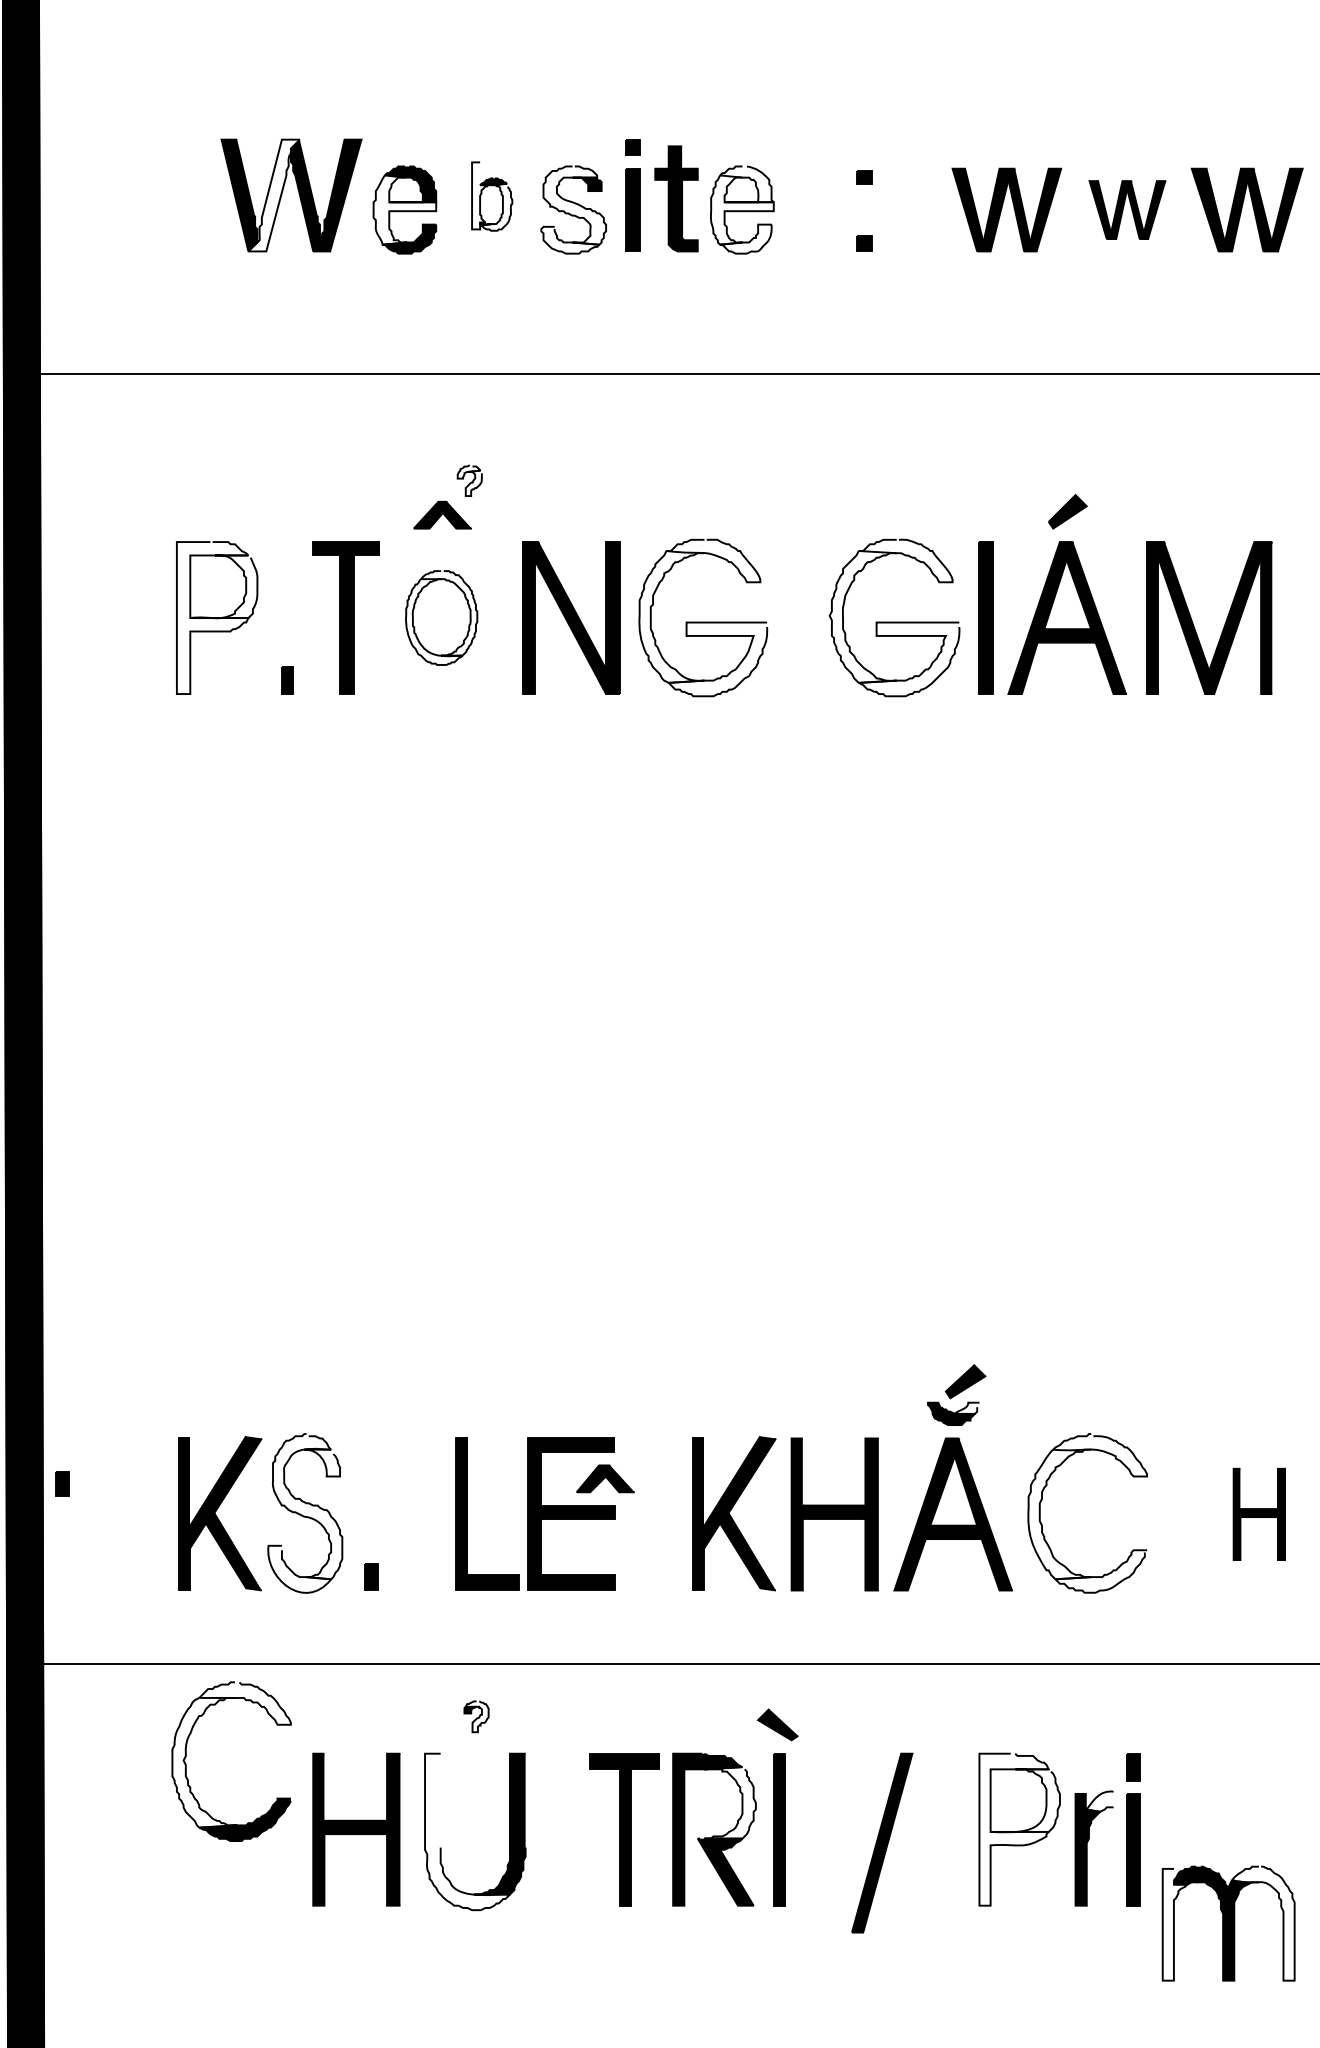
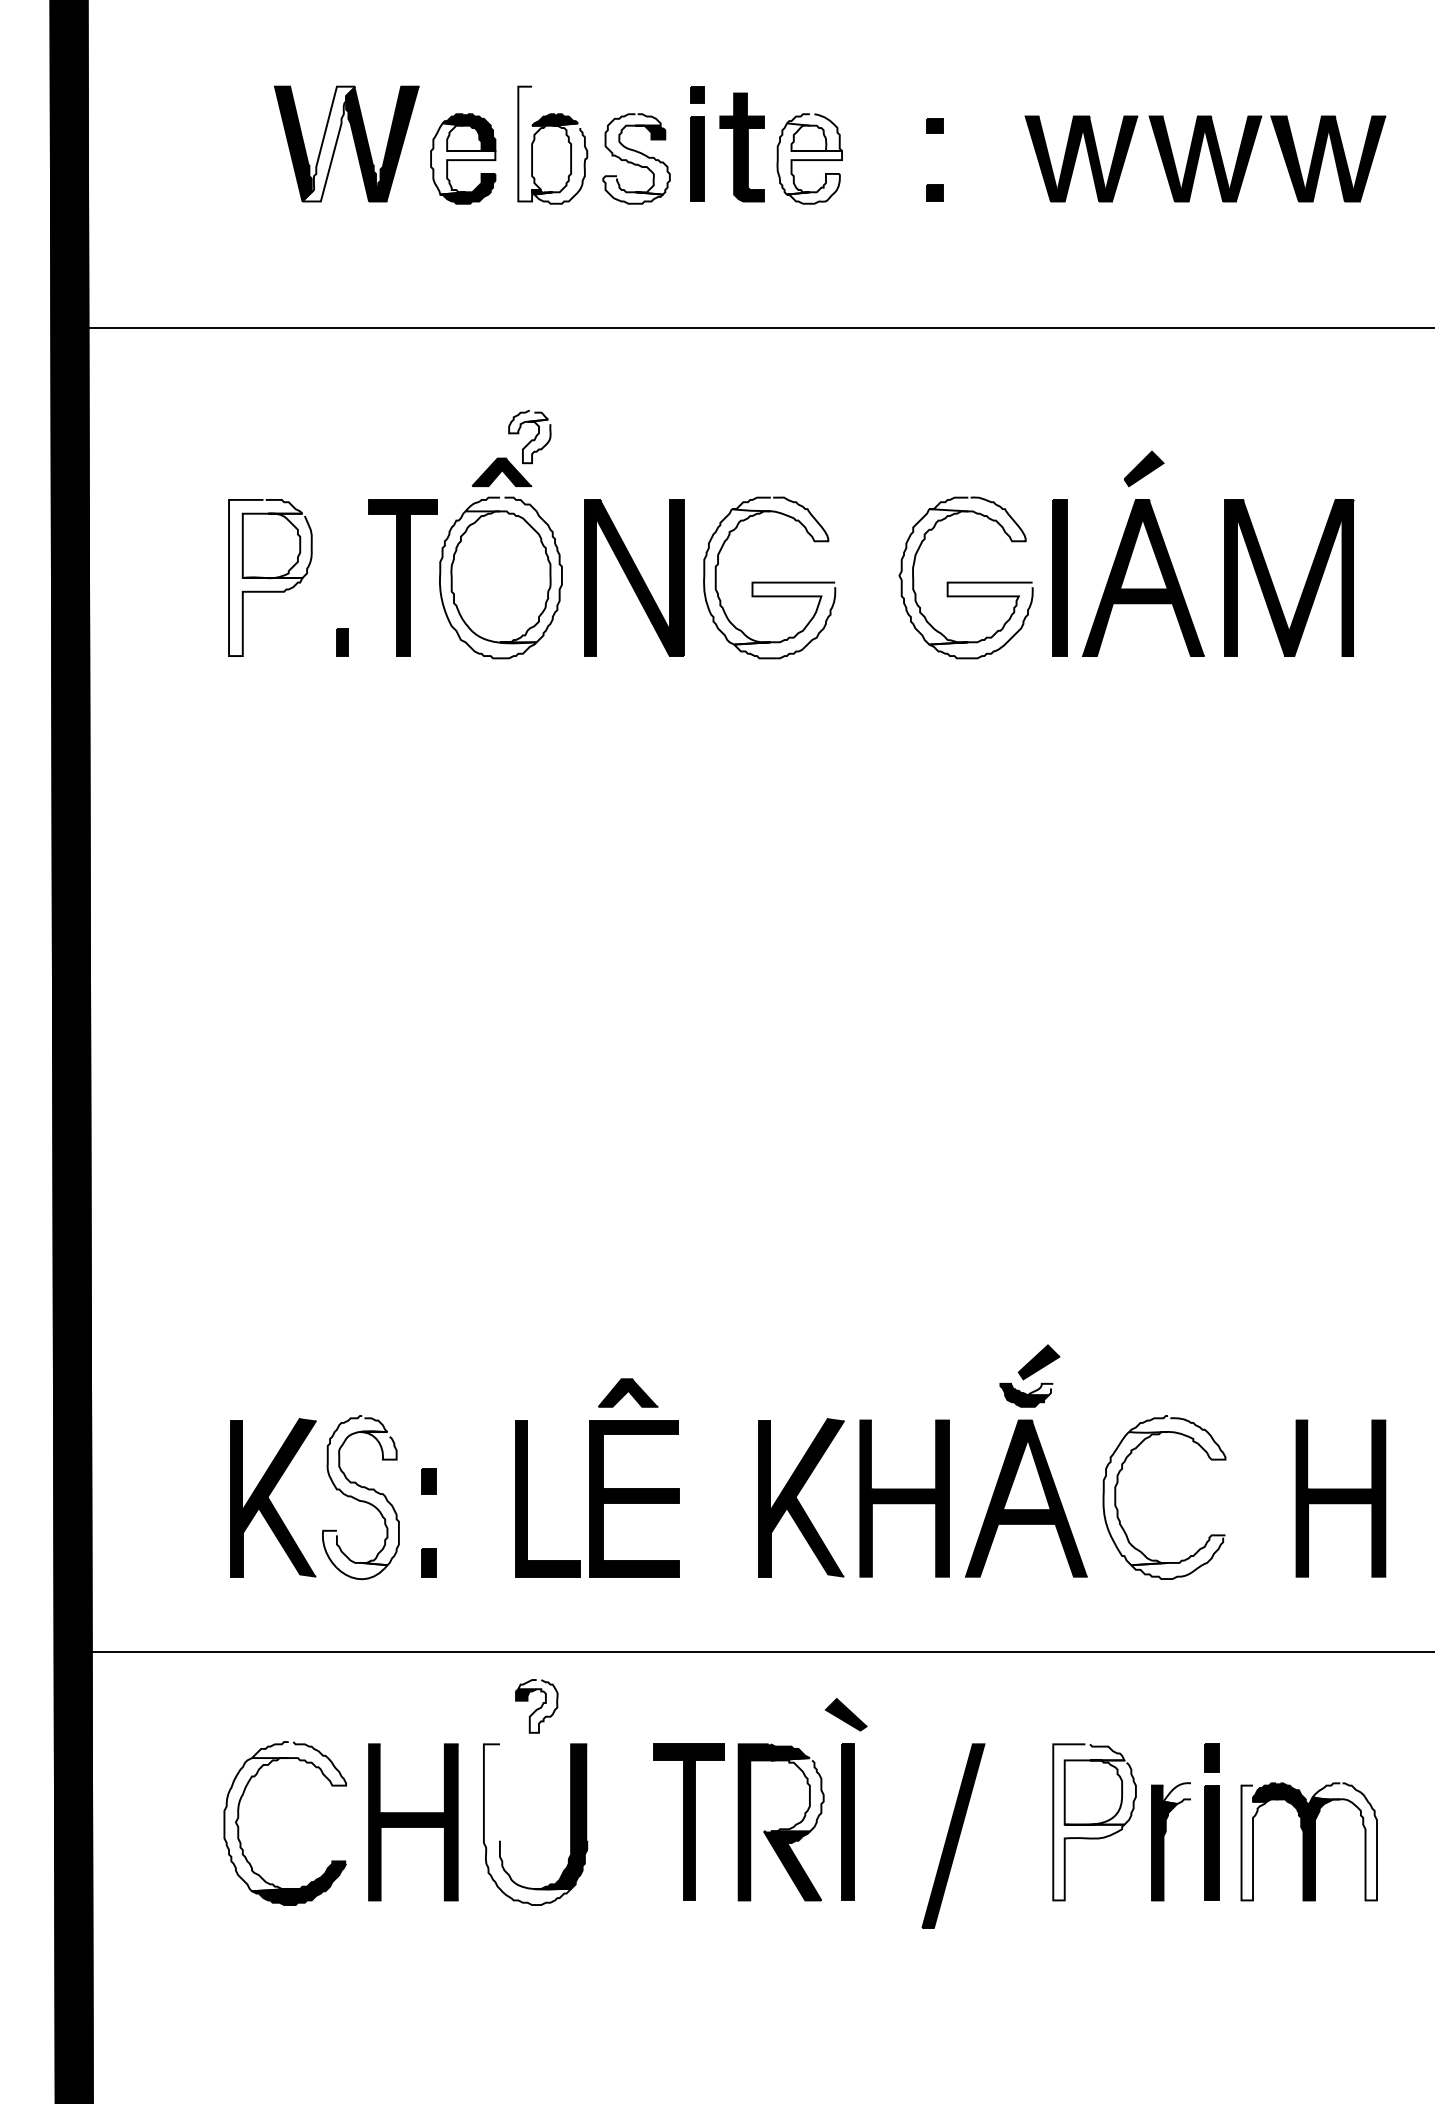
part: (491, 195) -> (552, 144), size x1.67
part: (1127, 209) -> (1205, 158), size x1.43
part: (469, 480) -> (529, 436), size x1.67
part: (441, 617) -> (500, 577), size x1.67
part: (605, 1478) -> (628, 1392), moved
part: (62, 1484) -> (428, 1481), moved
part: (1259, 1514) -> (1340, 1498), size x1.67
part: (476, 1716) -> (536, 1706), size x1.67
part: (187, 1765) -> (239, 1827), moved
part: (1227, 1923) -> (1308, 1841), moved

